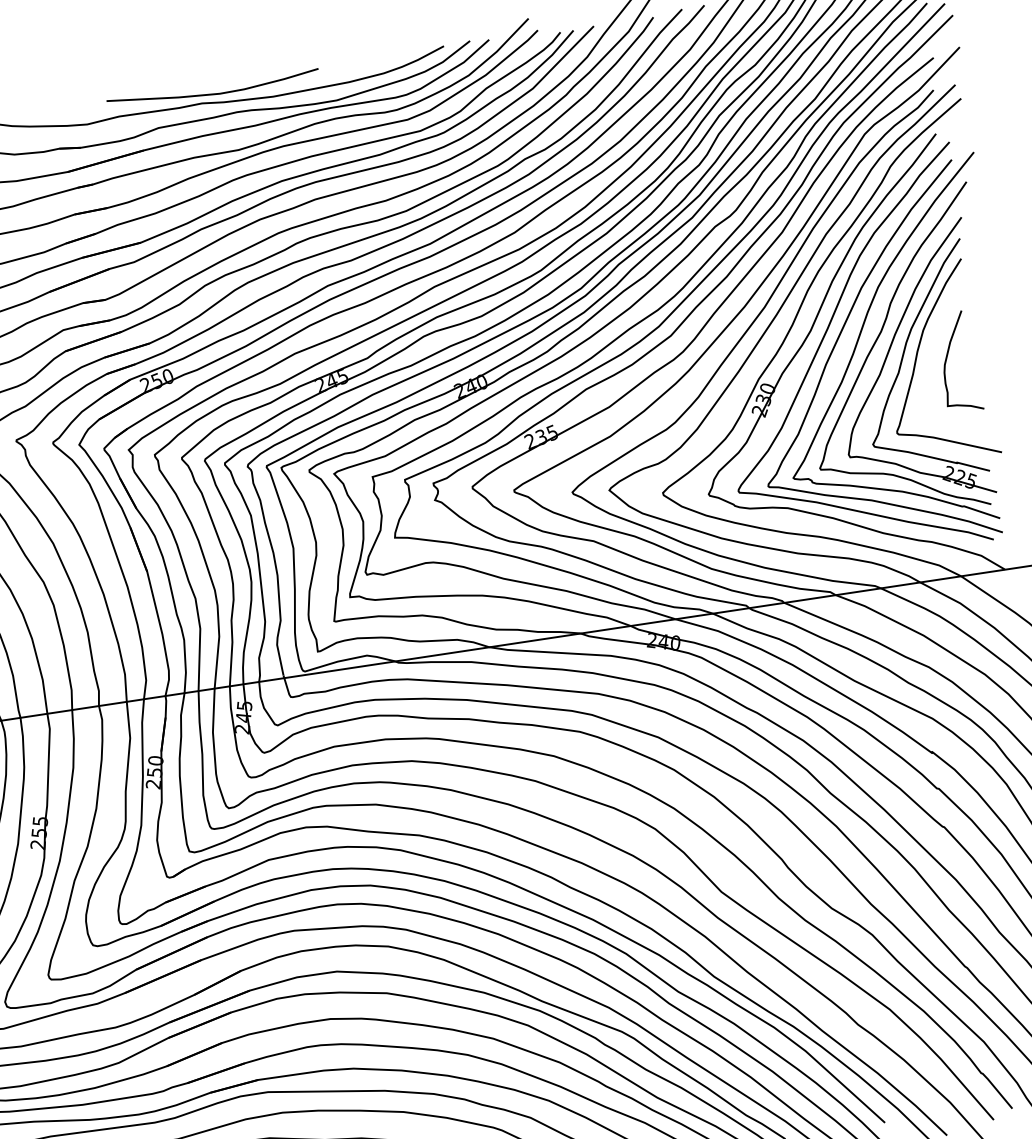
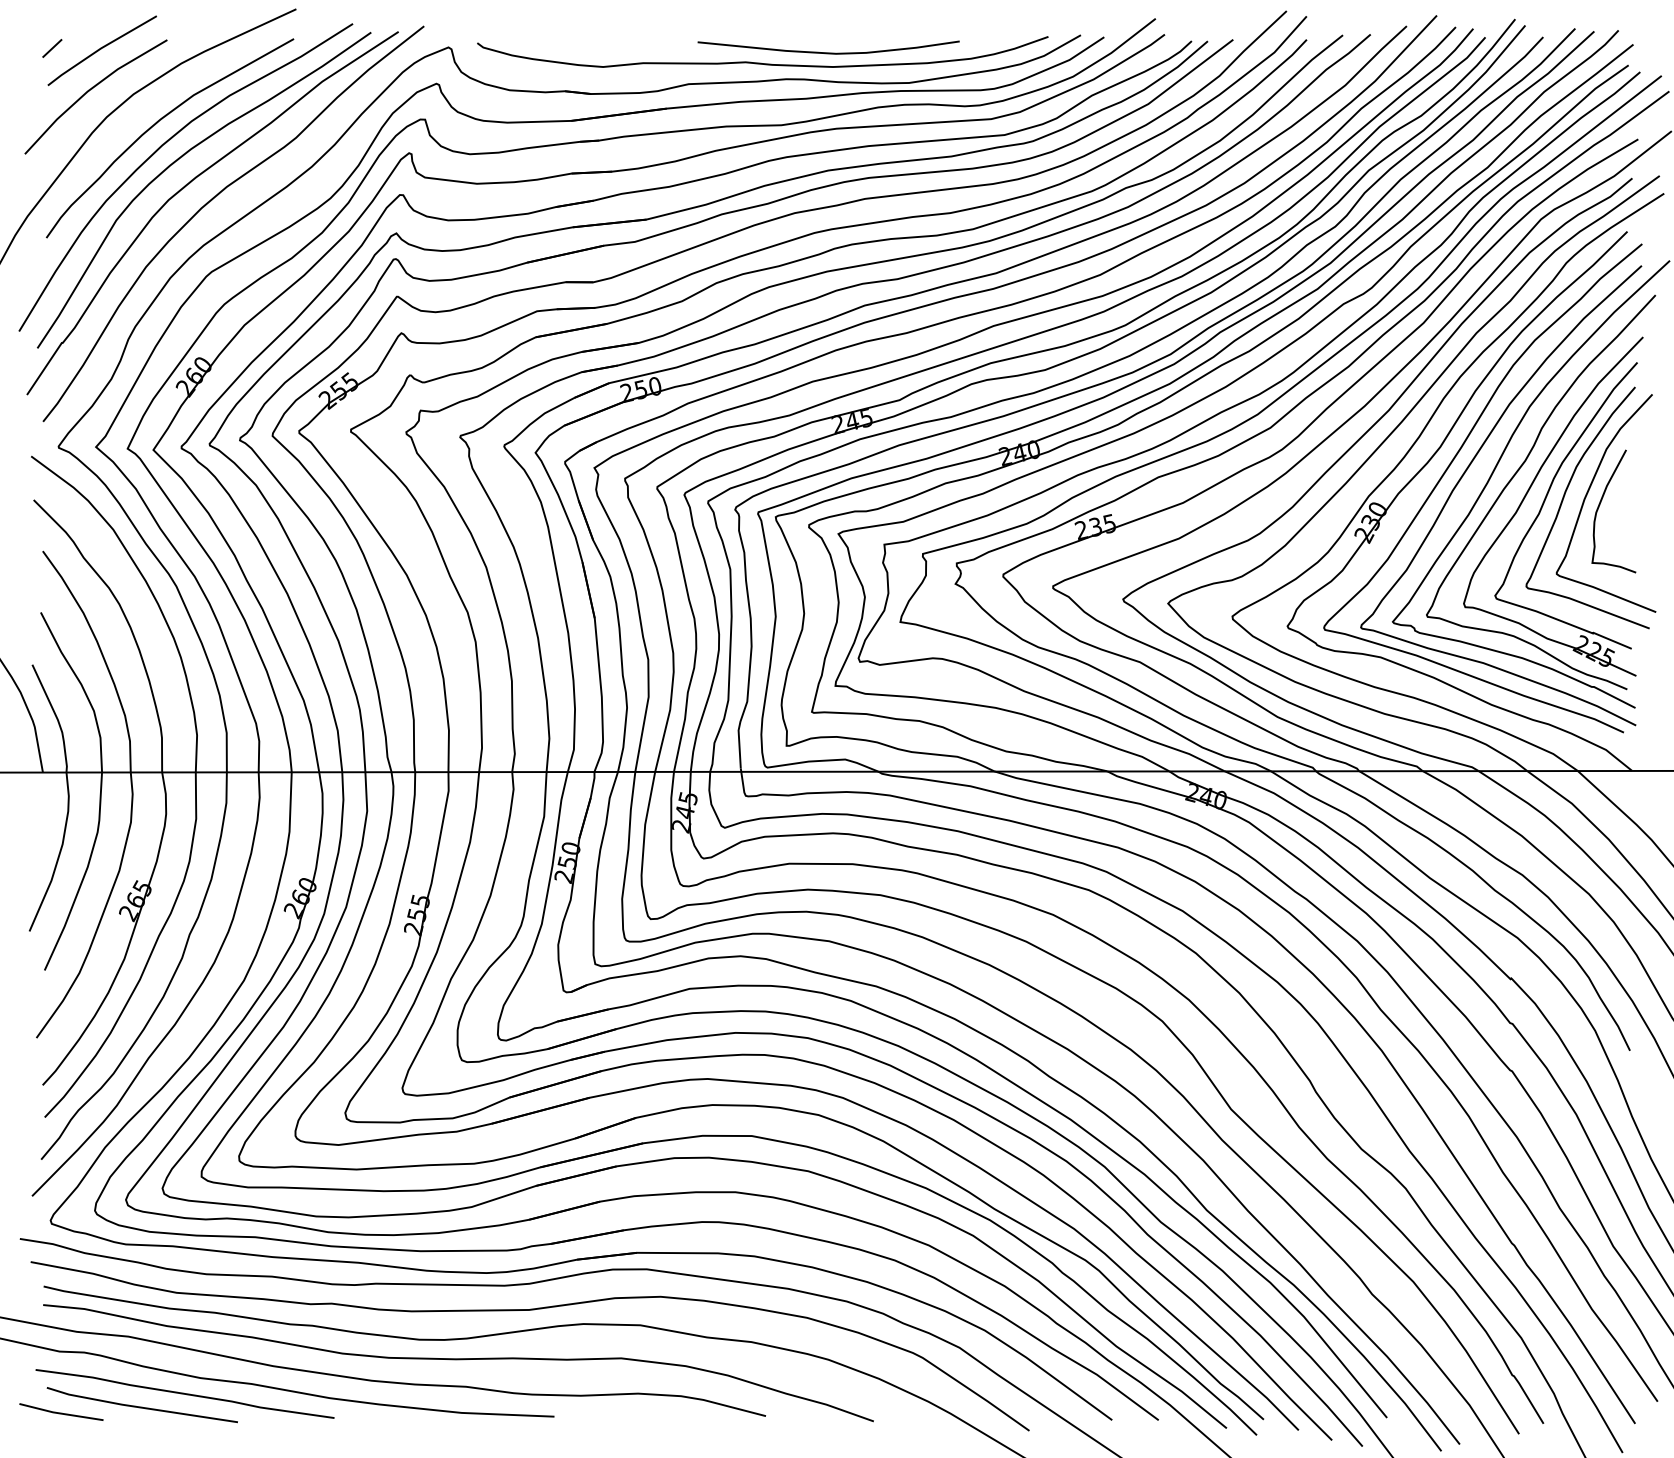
curve: (213, 93) -> (828, 52), moved
curve: (935, 352) -> (1587, 495), added

